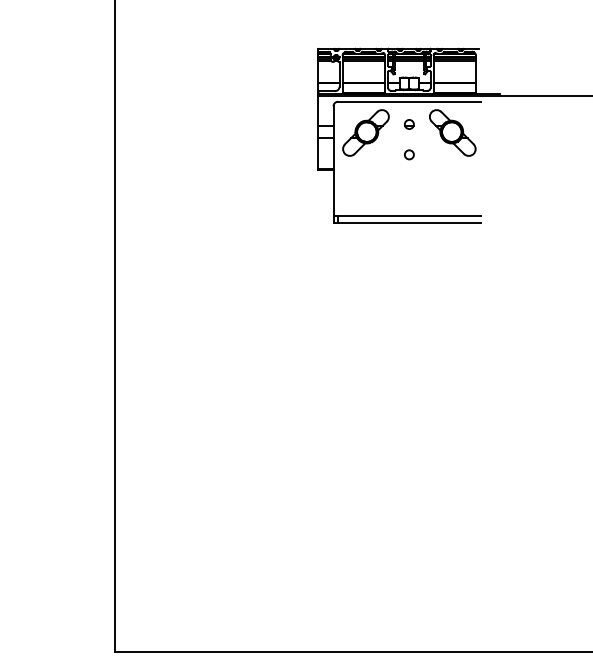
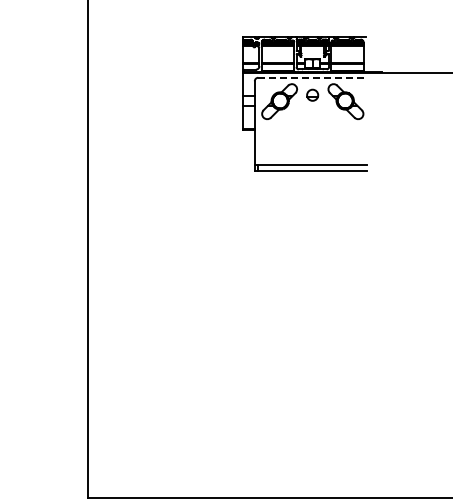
line: (410, 101) -> (313, 77), solid -> dashed
part: (408, 123) -> (312, 94), size x1.6
circle: (408, 155) -> (312, 118), removed

